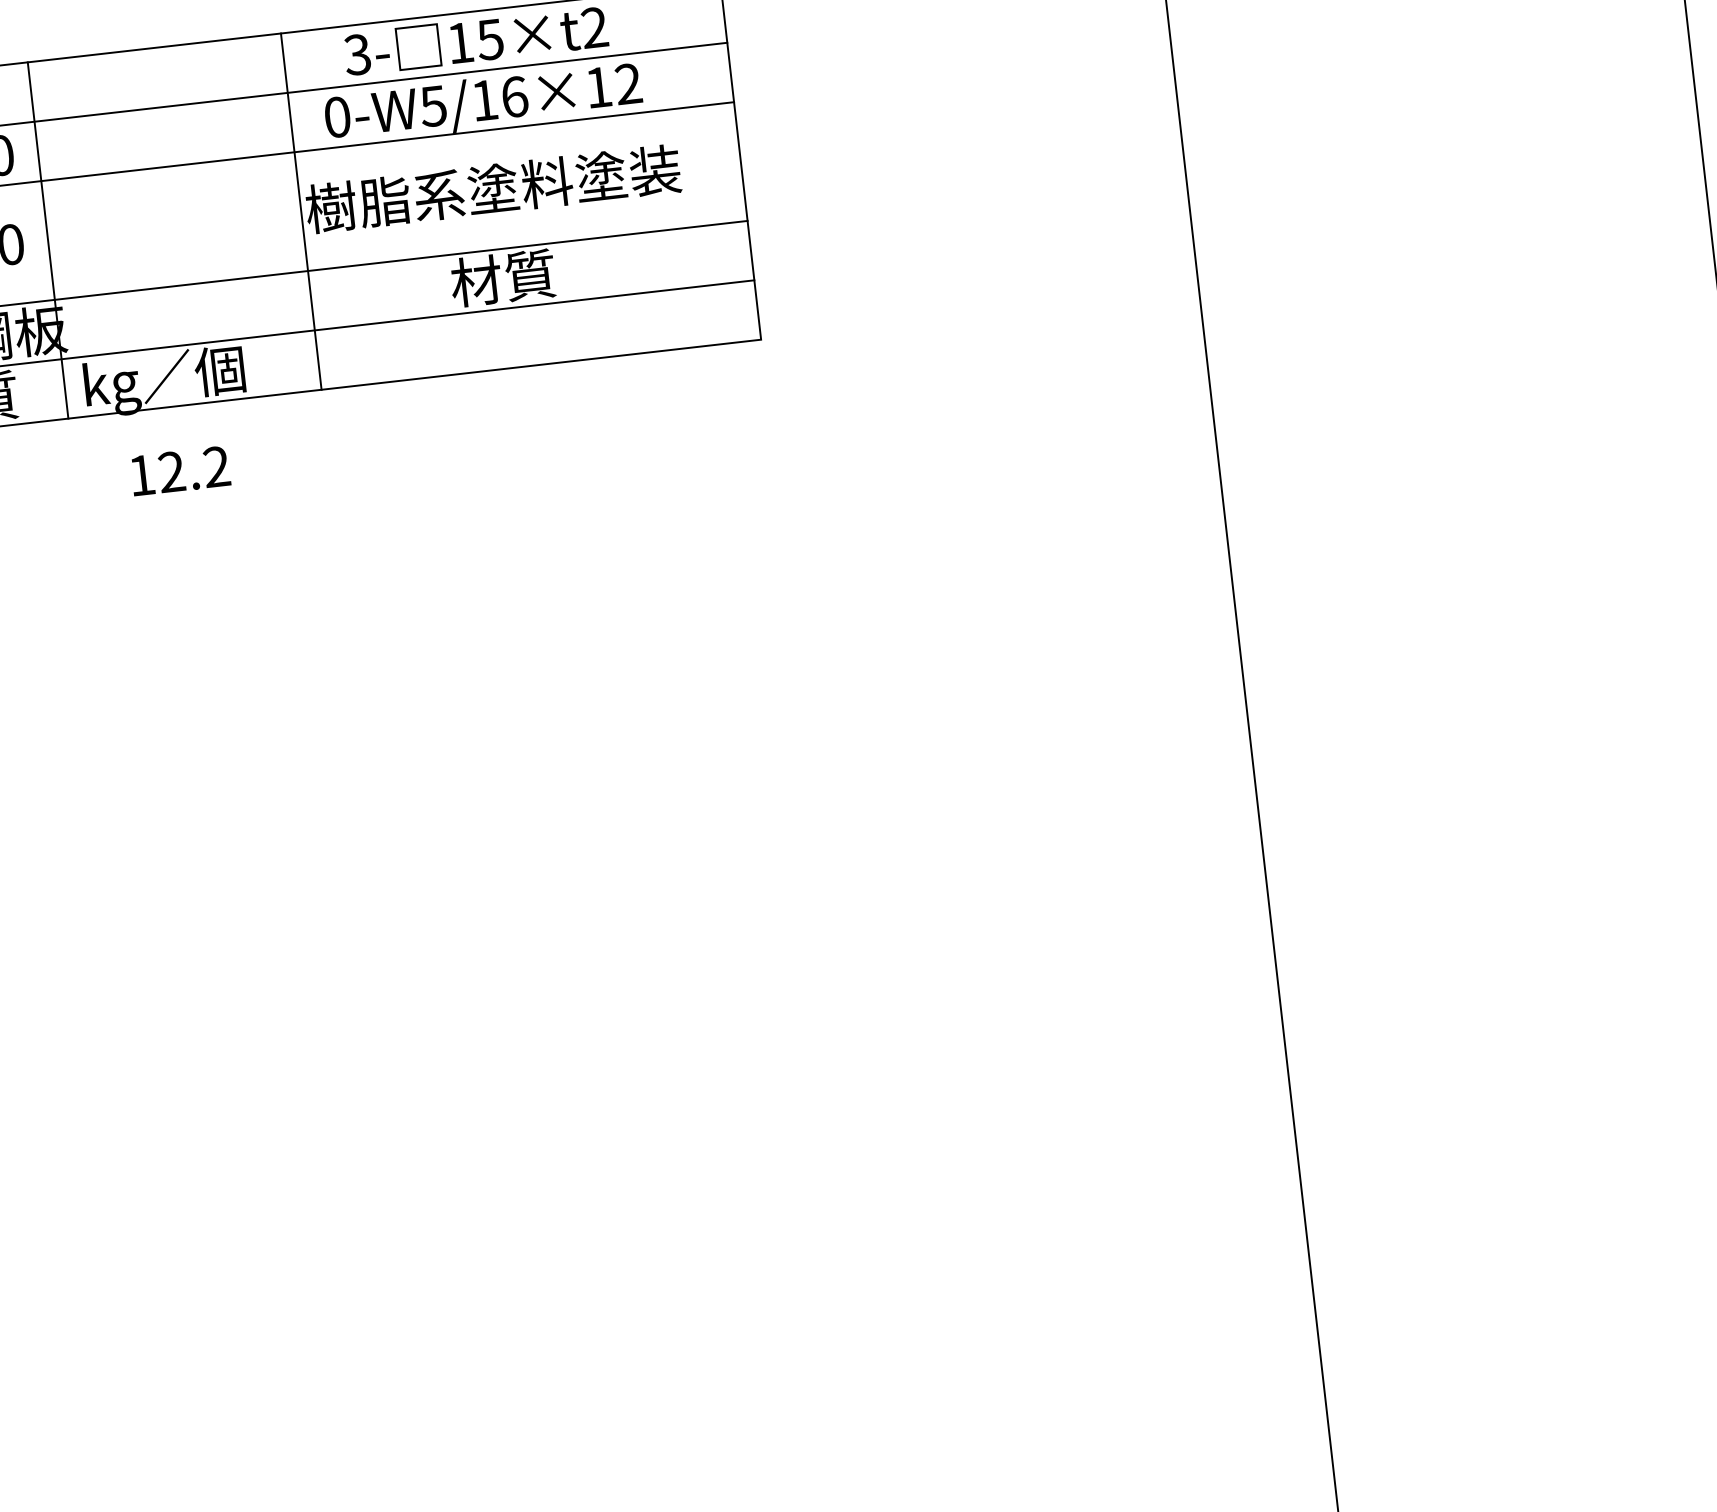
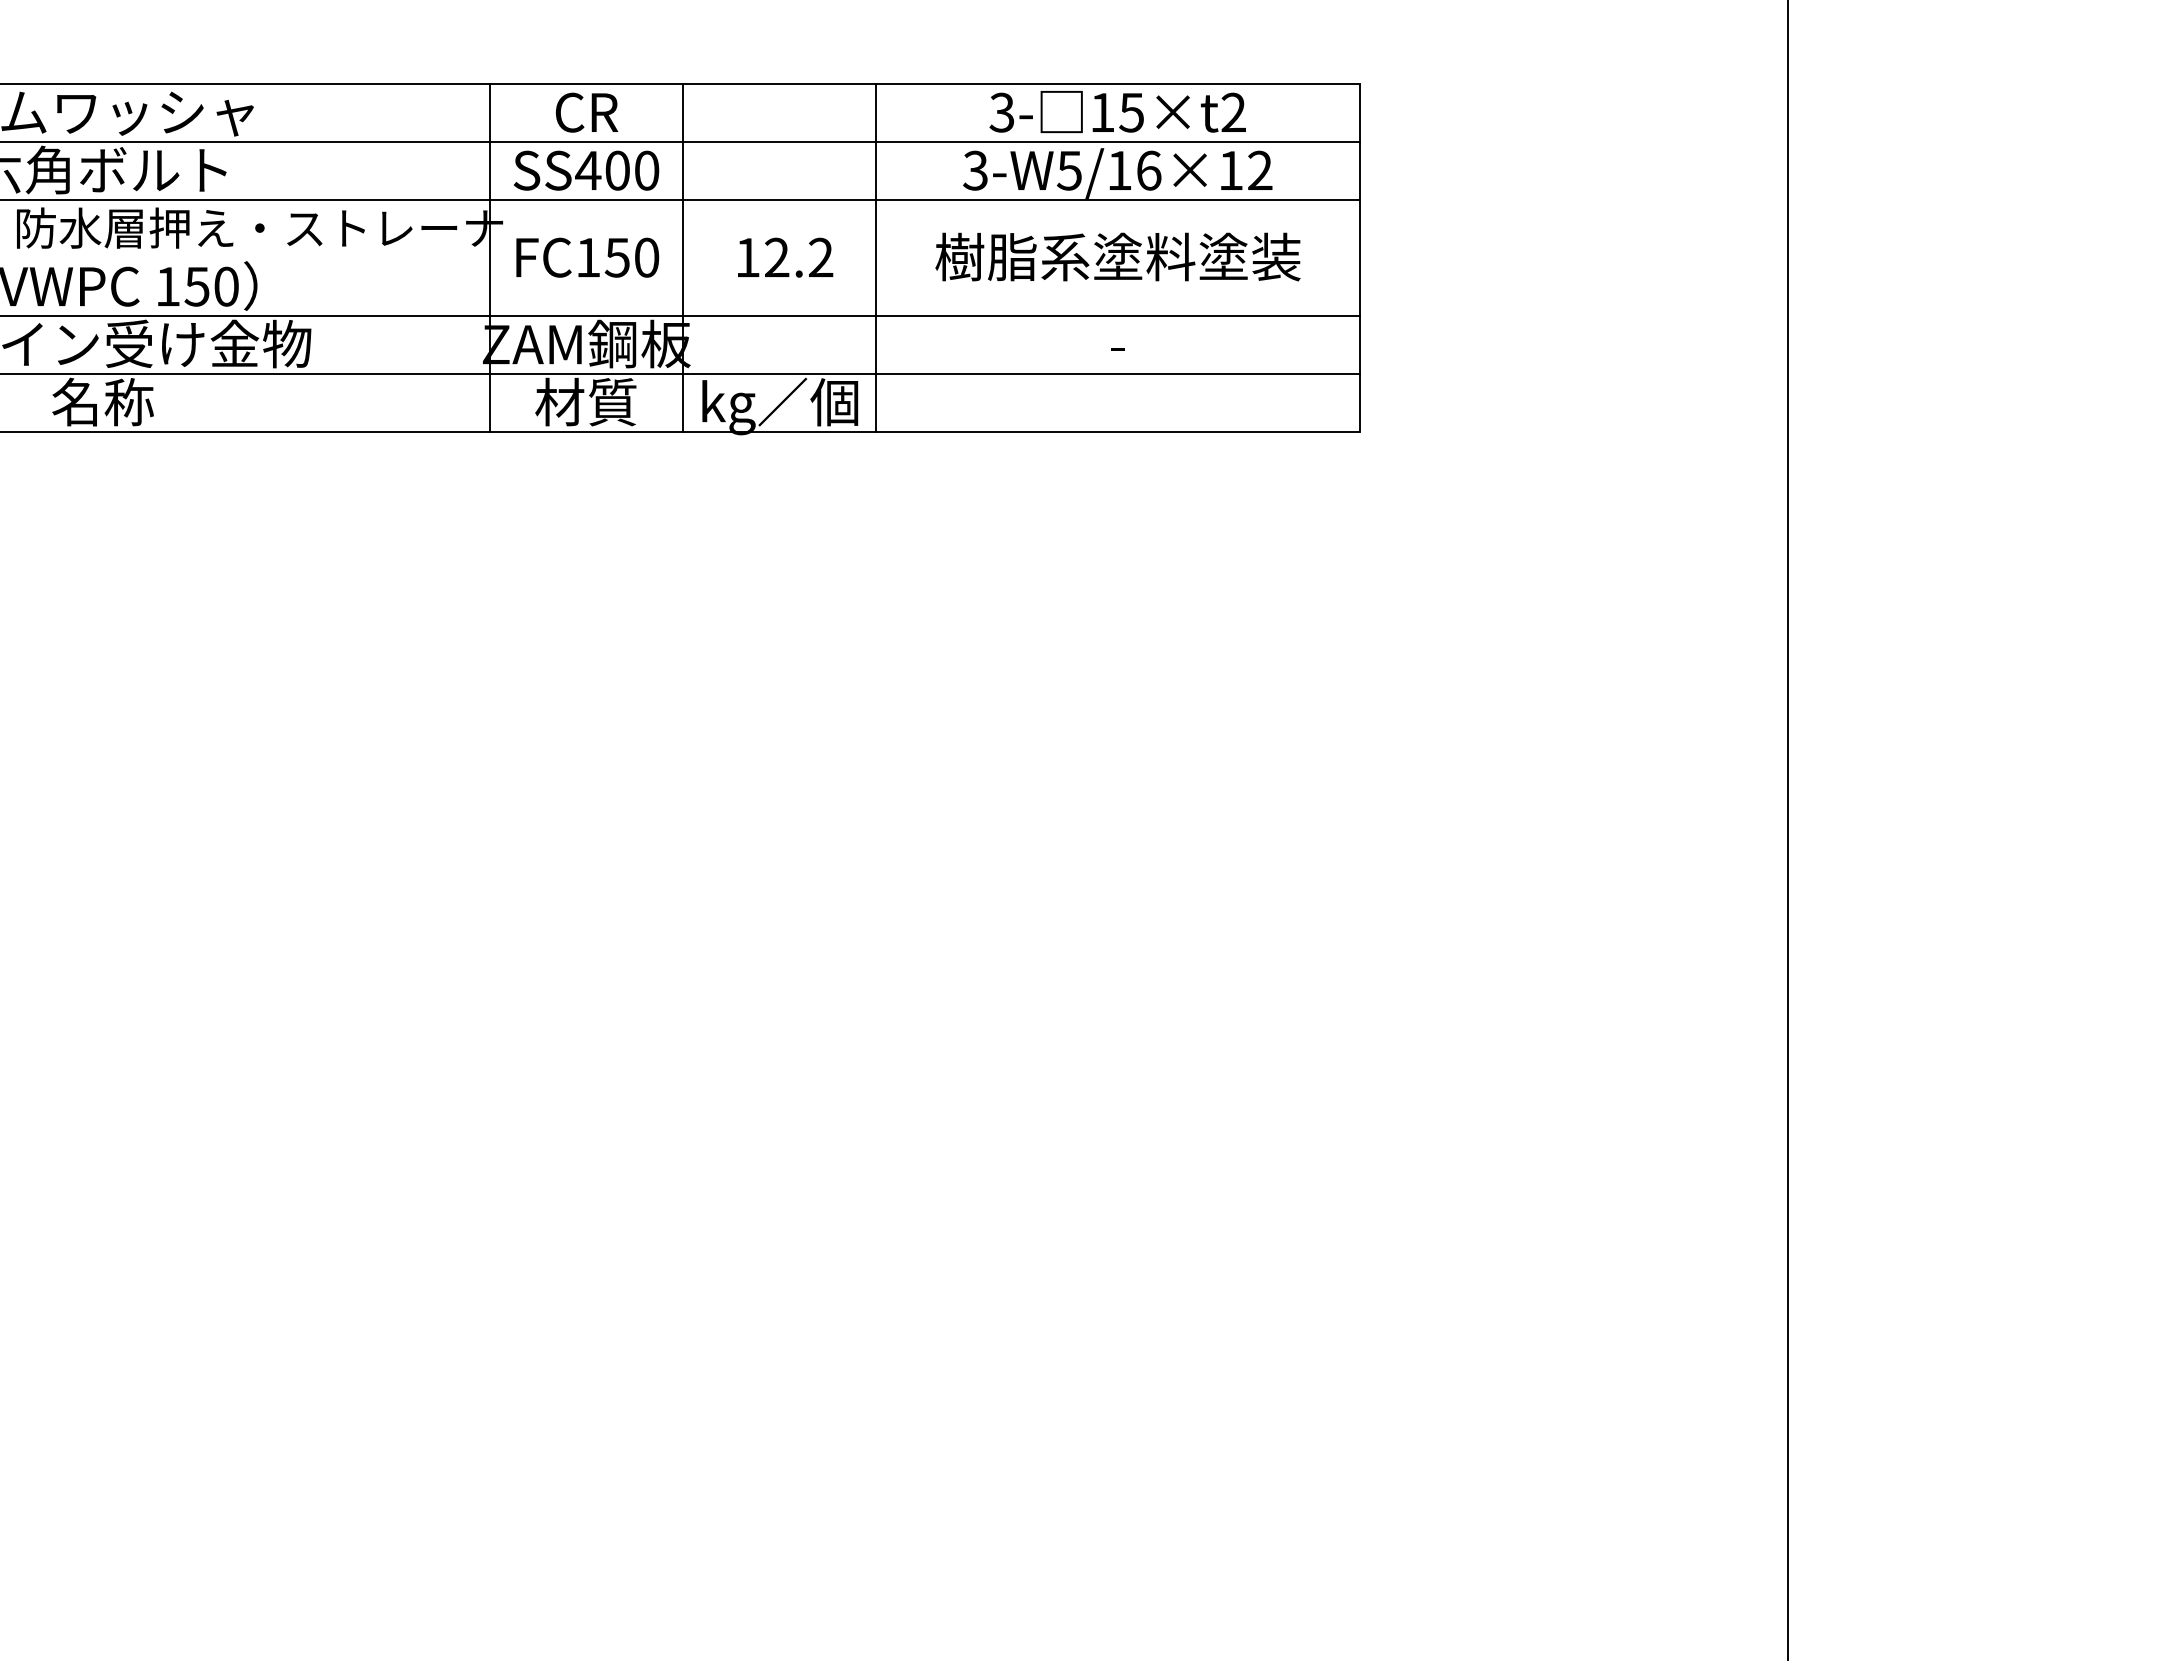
text: (337, 117) -> (975, 170), 0-W5/16×12 -> 3-W5/16×12
line: (301, 211) -> (876, 257), moved
text: (502, 277) -> (1117, 343), 材質 -> -
text: (180, 470) -> (785, 257), moved

